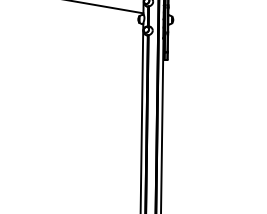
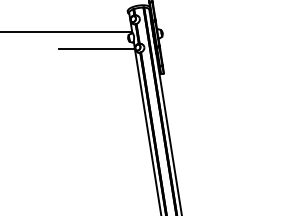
line: (105, 24) -> (96, 49), added

